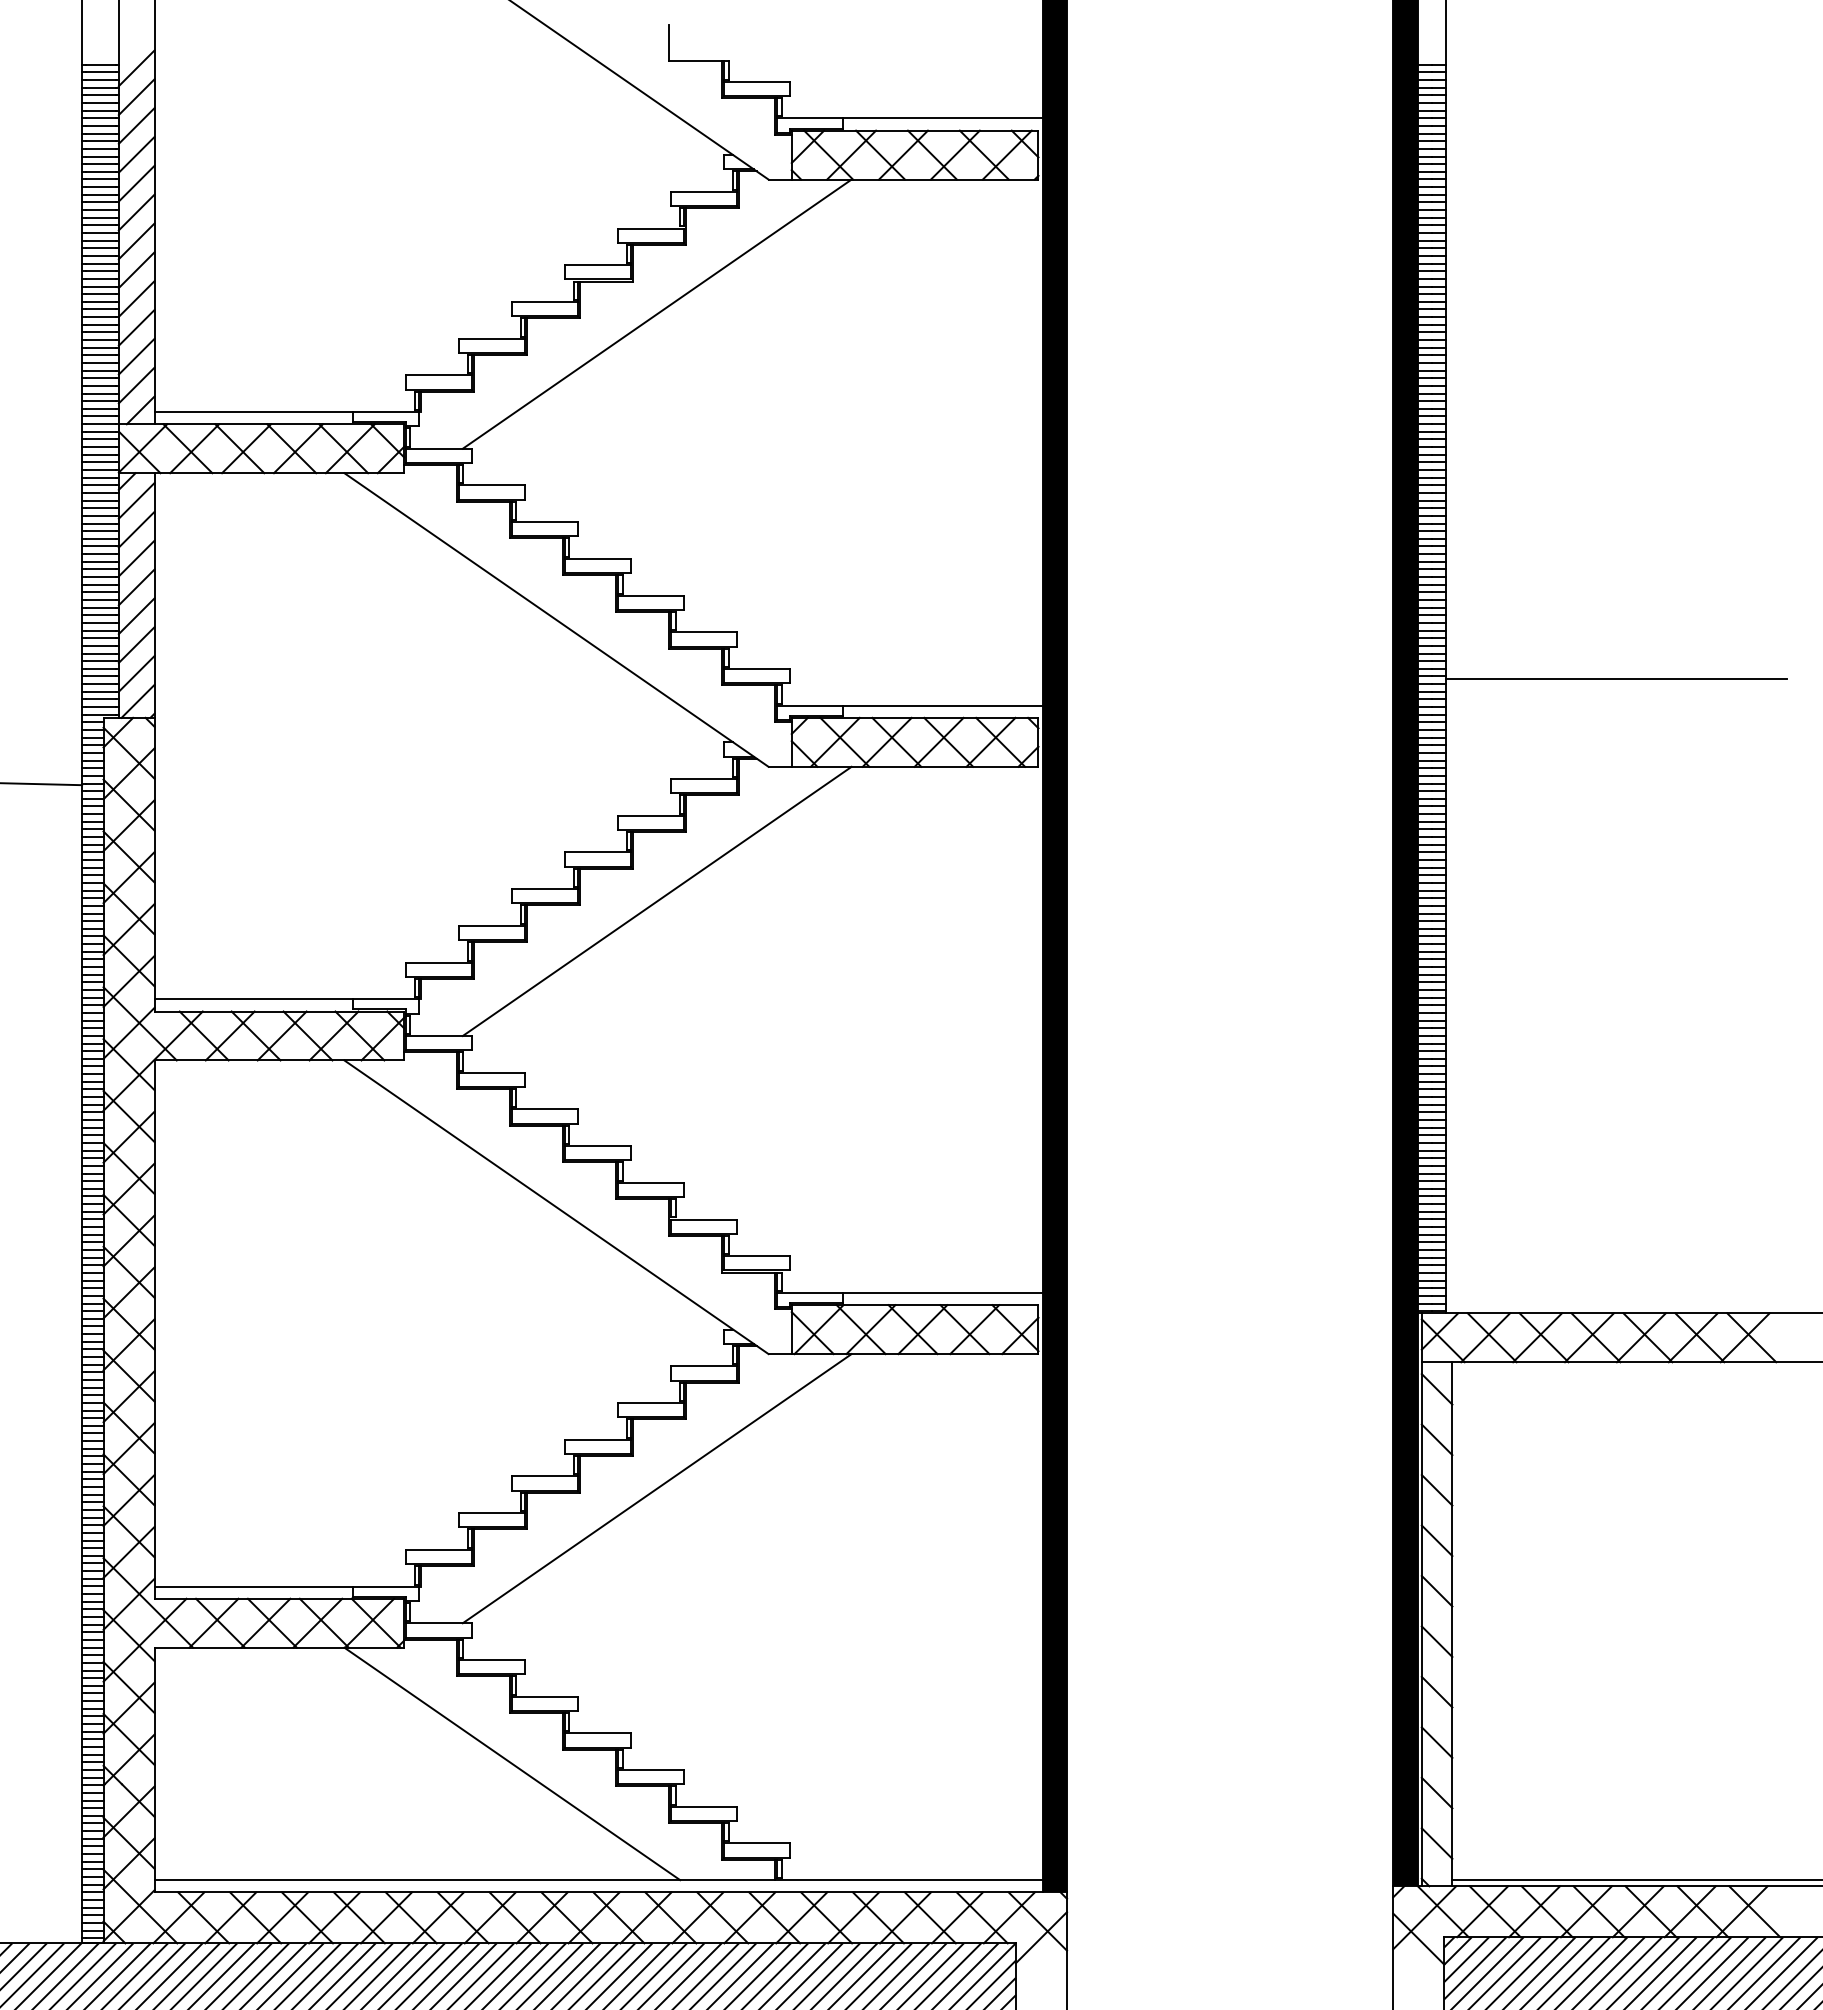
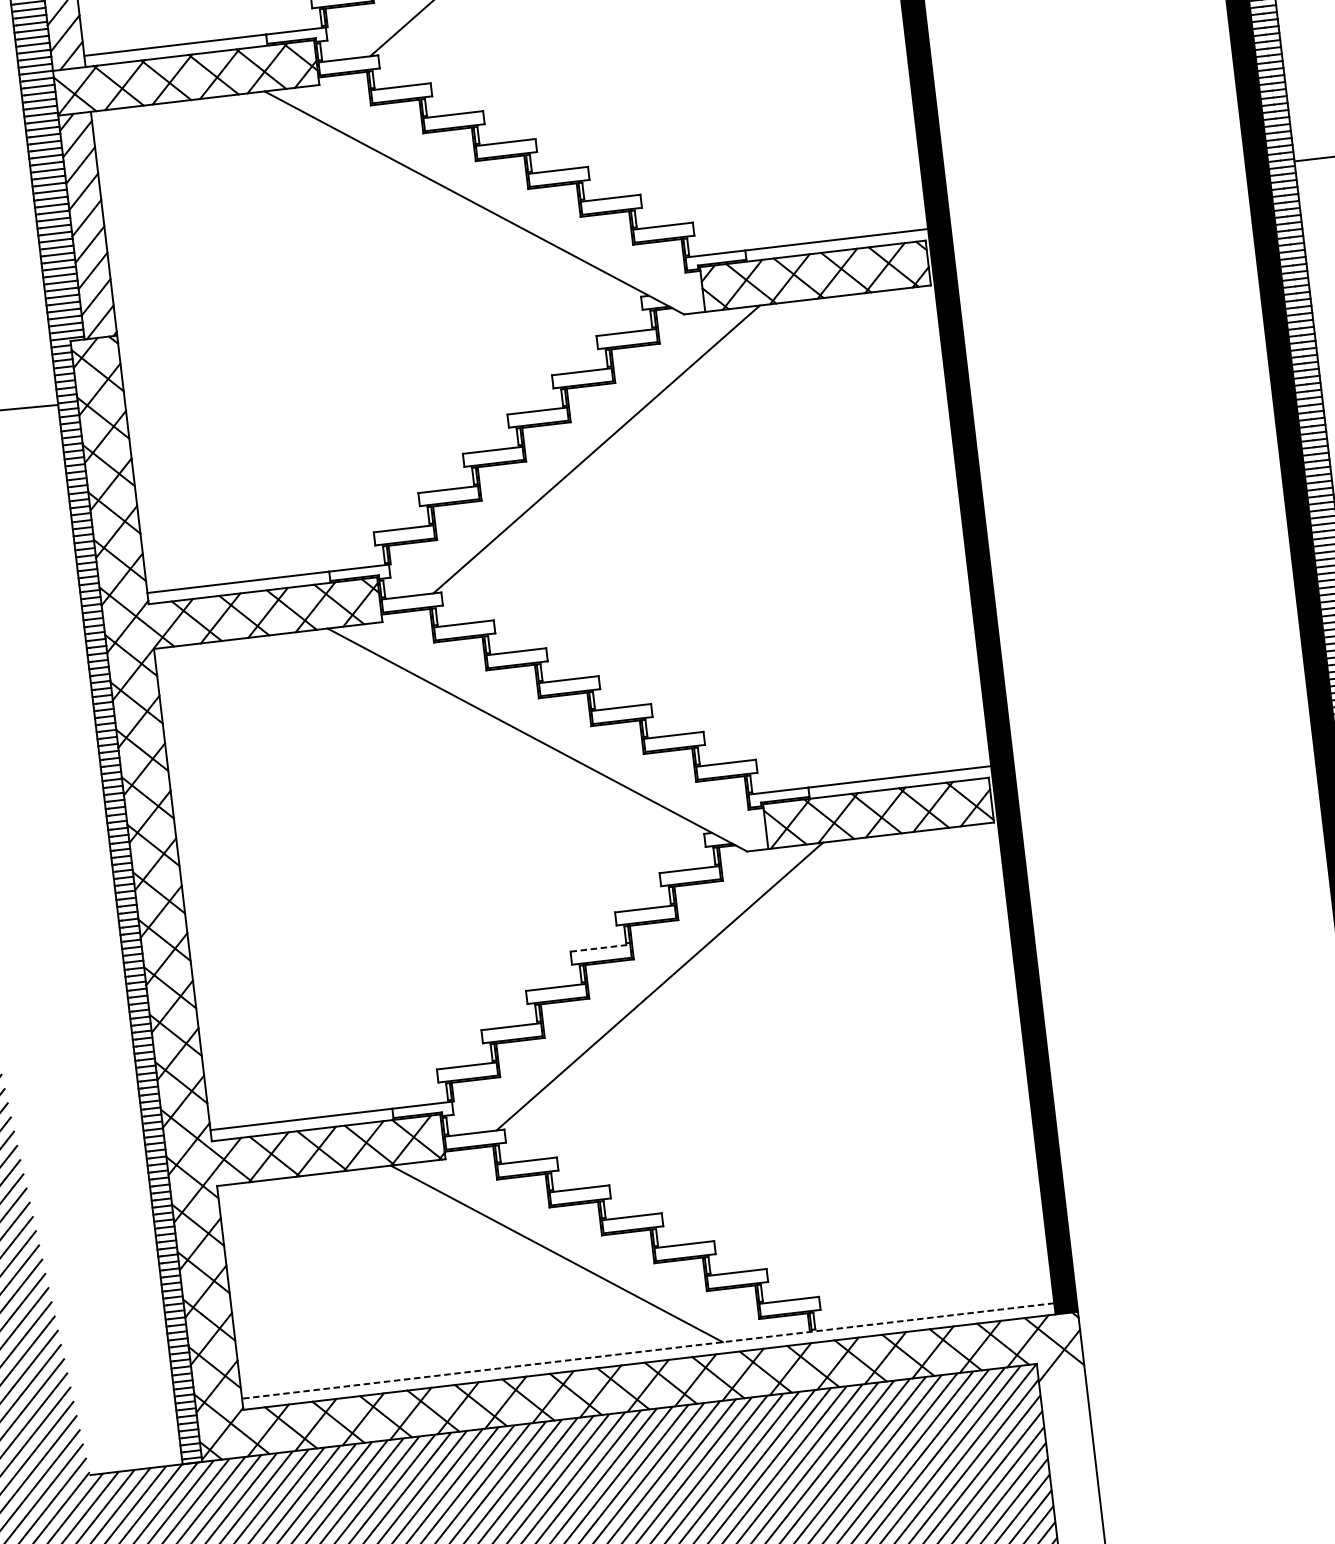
line: (598, 1439) -> (600, 947), solid -> dashed
line: (598, 1880) -> (648, 1351), solid -> dashed

